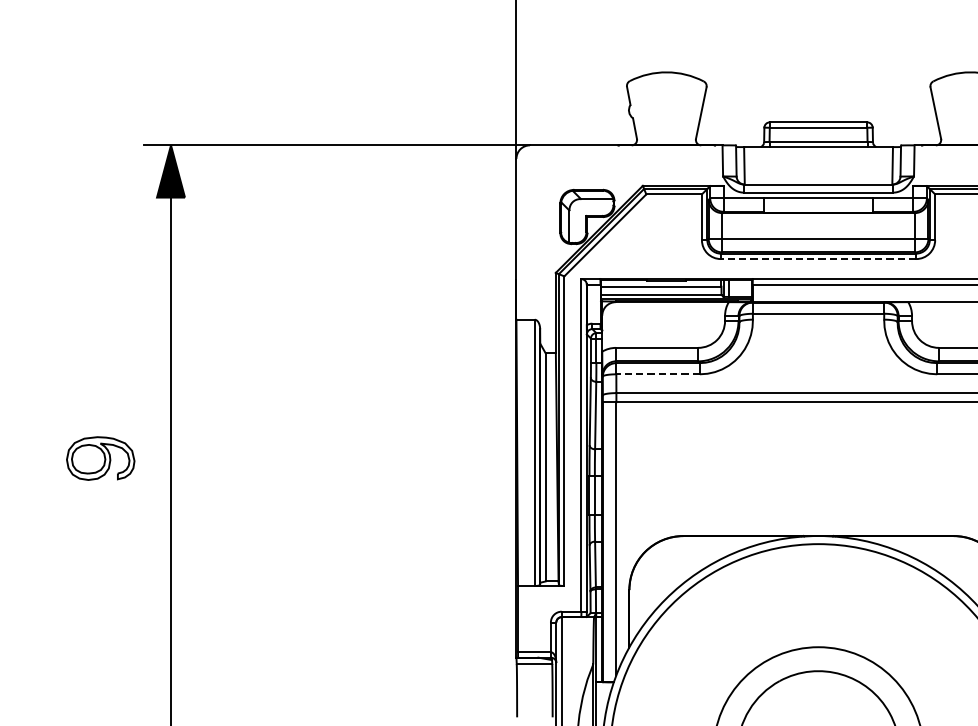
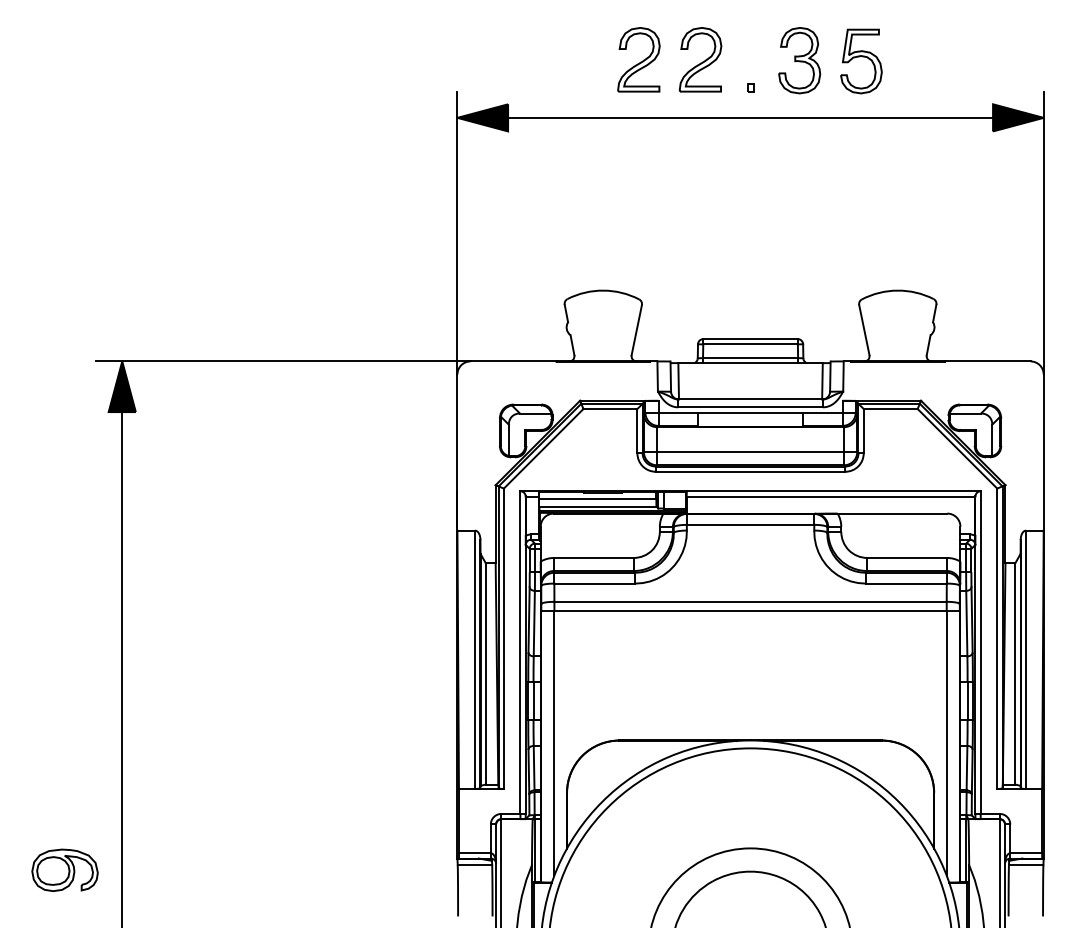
line: (818, 258) -> (750, 471), dashed -> solid
line: (657, 374) -> (594, 583), dashed -> solid
part: (100, 457) -> (64, 869), moved

